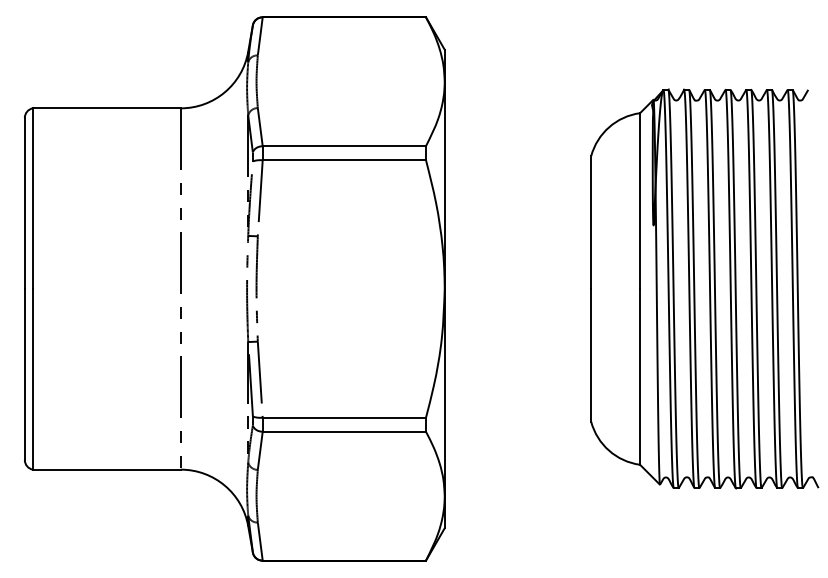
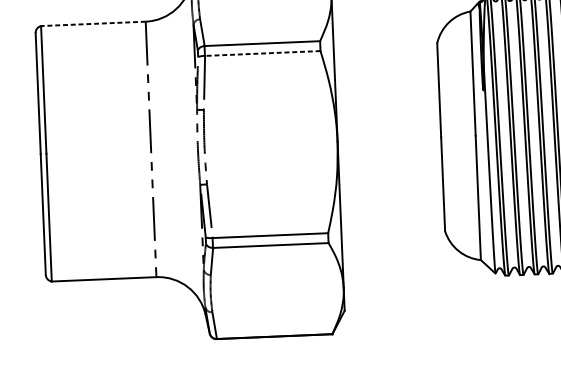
line: (106, 108) -> (93, 24), solid -> dashed
line: (344, 160) -> (262, 53), solid -> dashed

